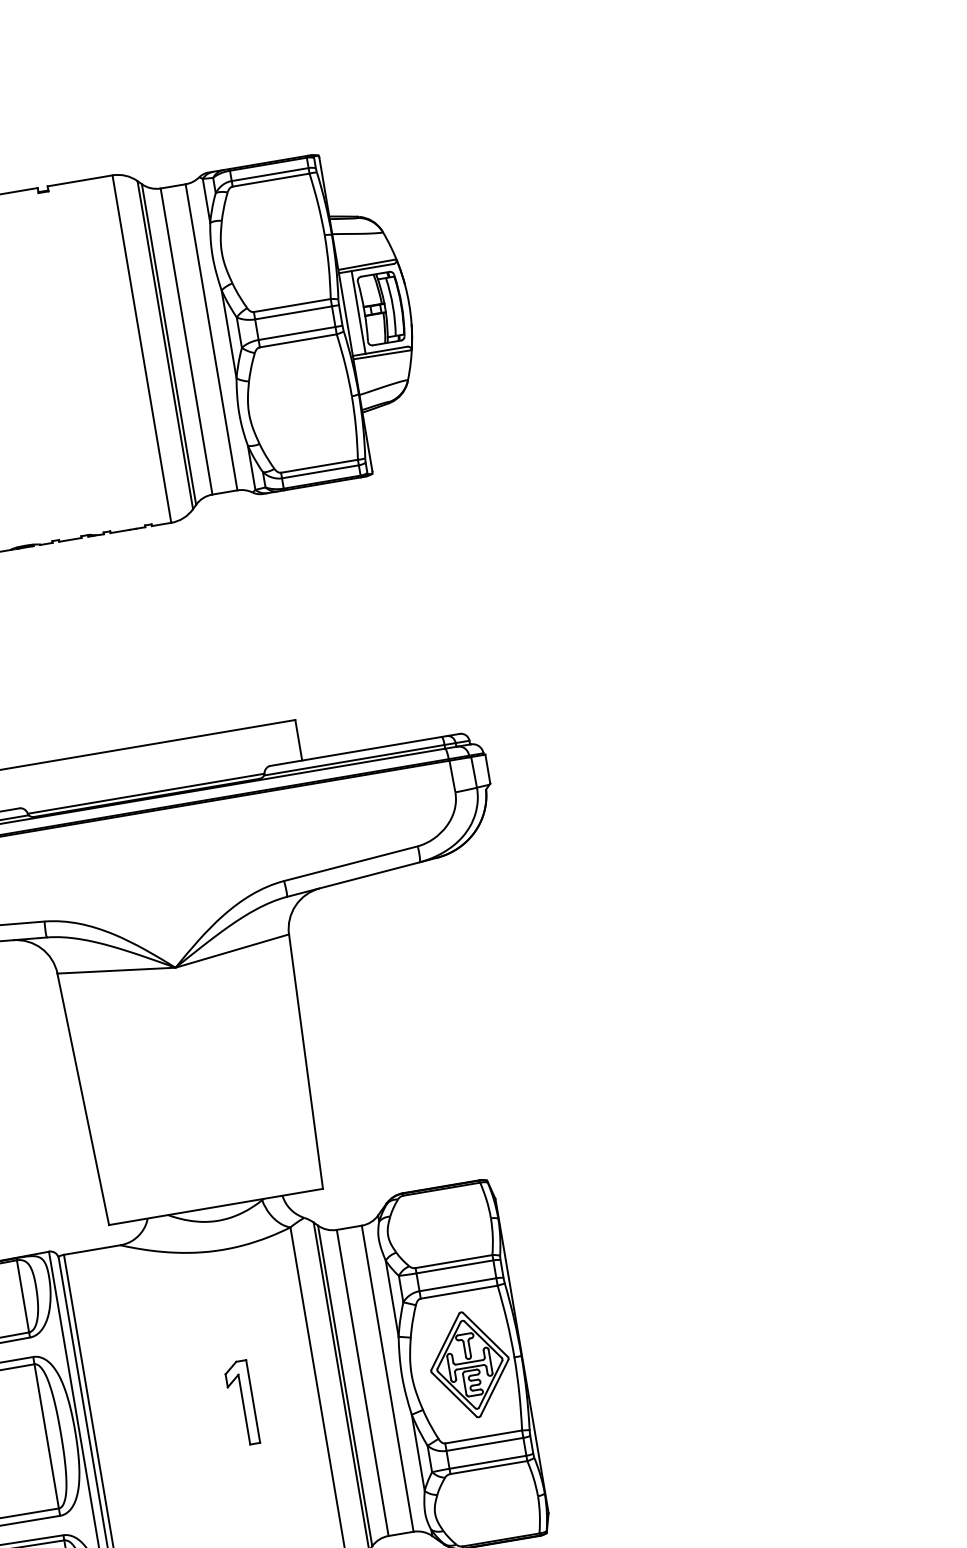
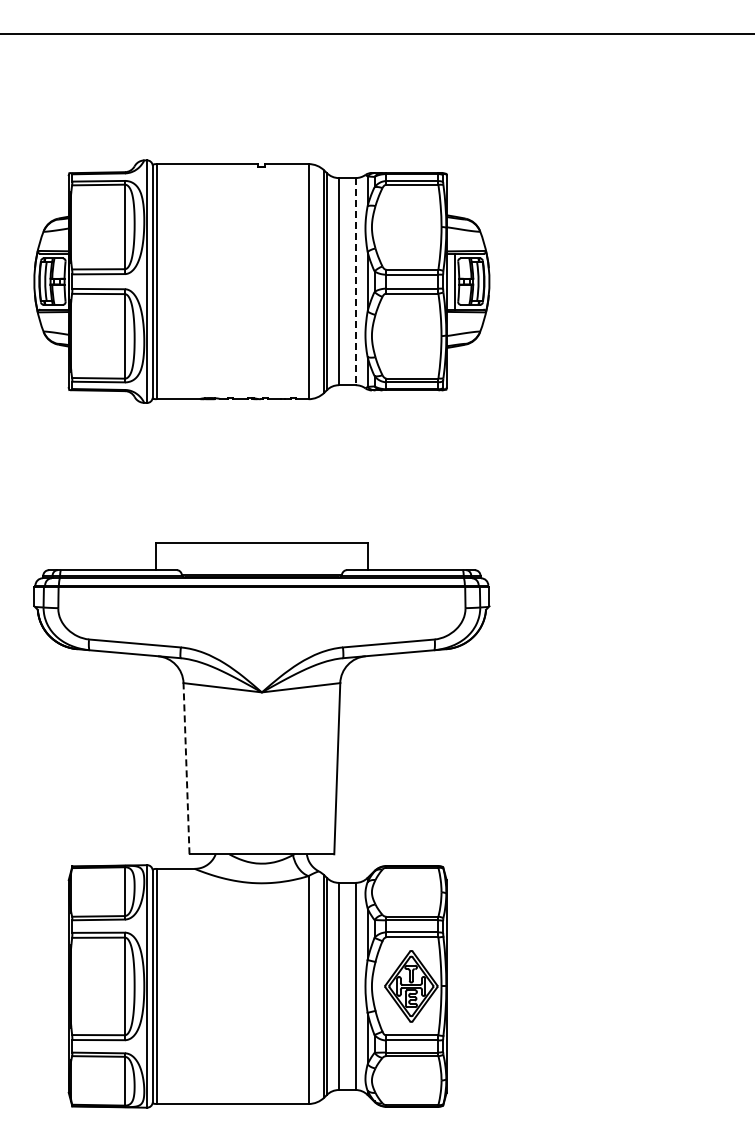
line: (211, 337) -> (355, 281), solid -> dashed
line: (83, 1098) -> (186, 768), solid -> dashed
part: (240, 1402) -> (256, 985), removed

